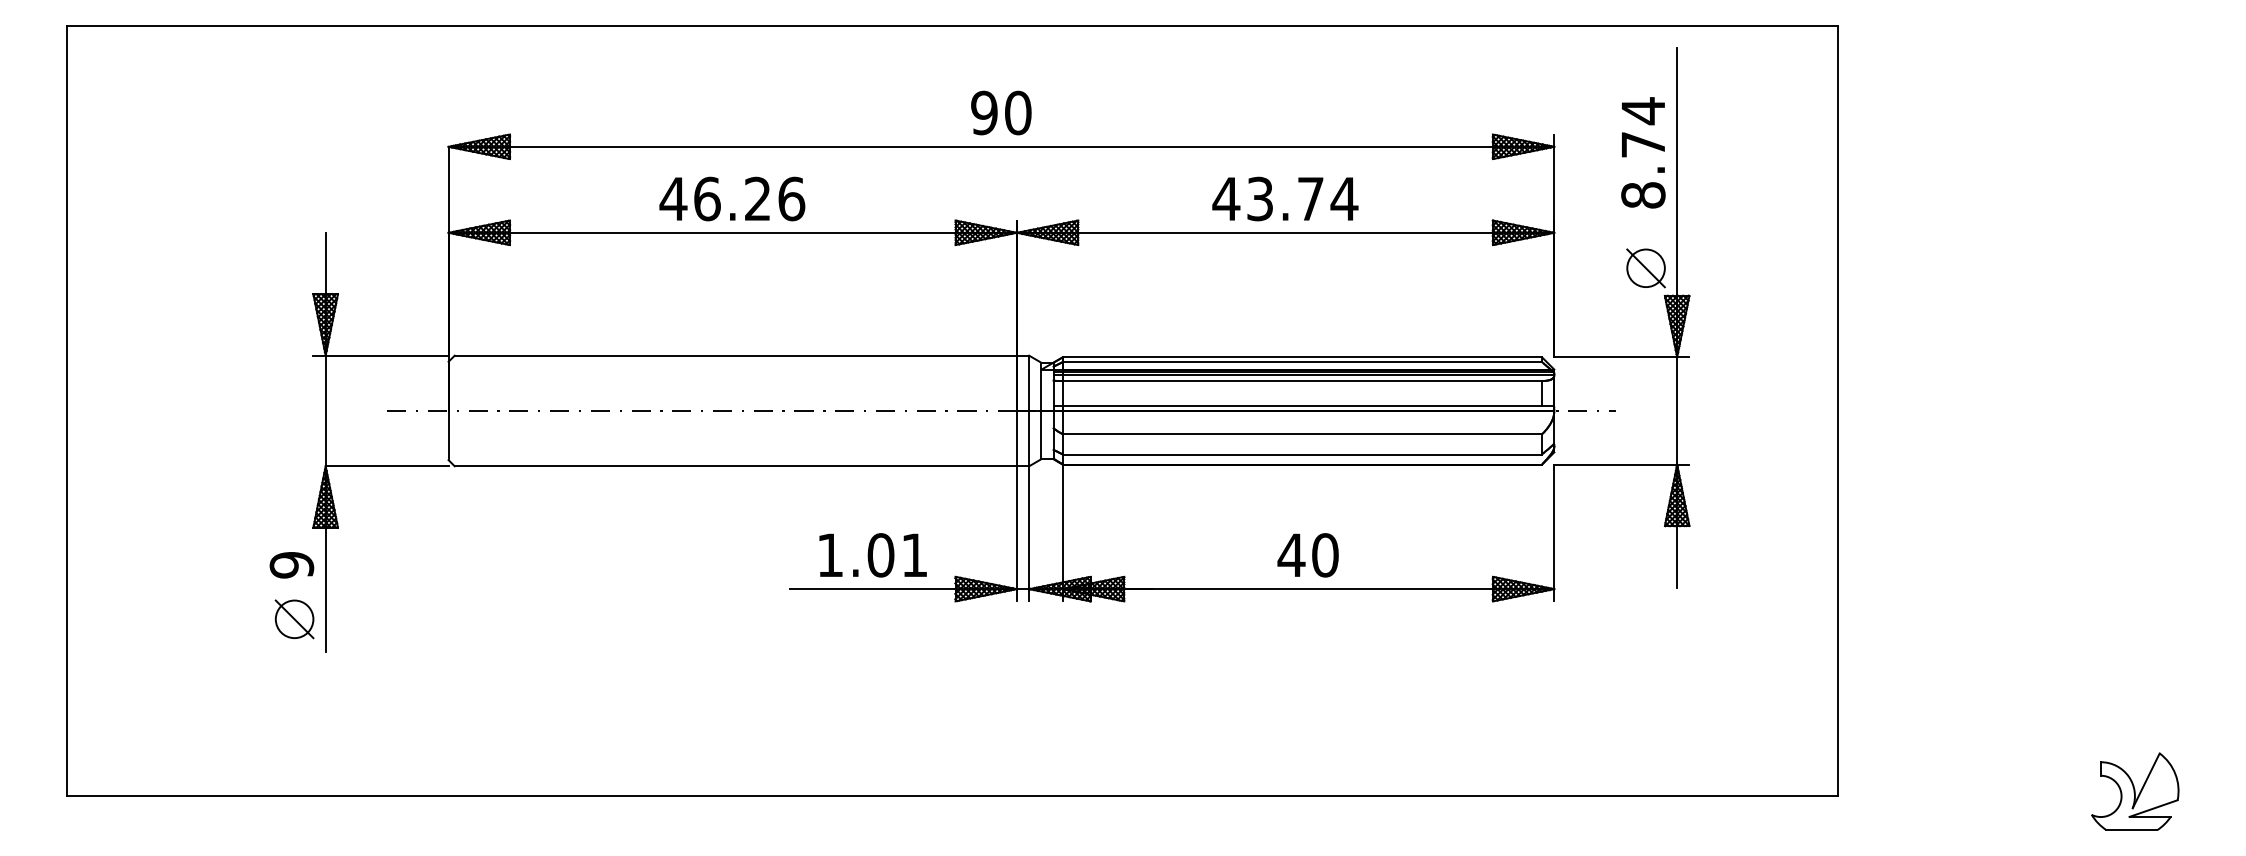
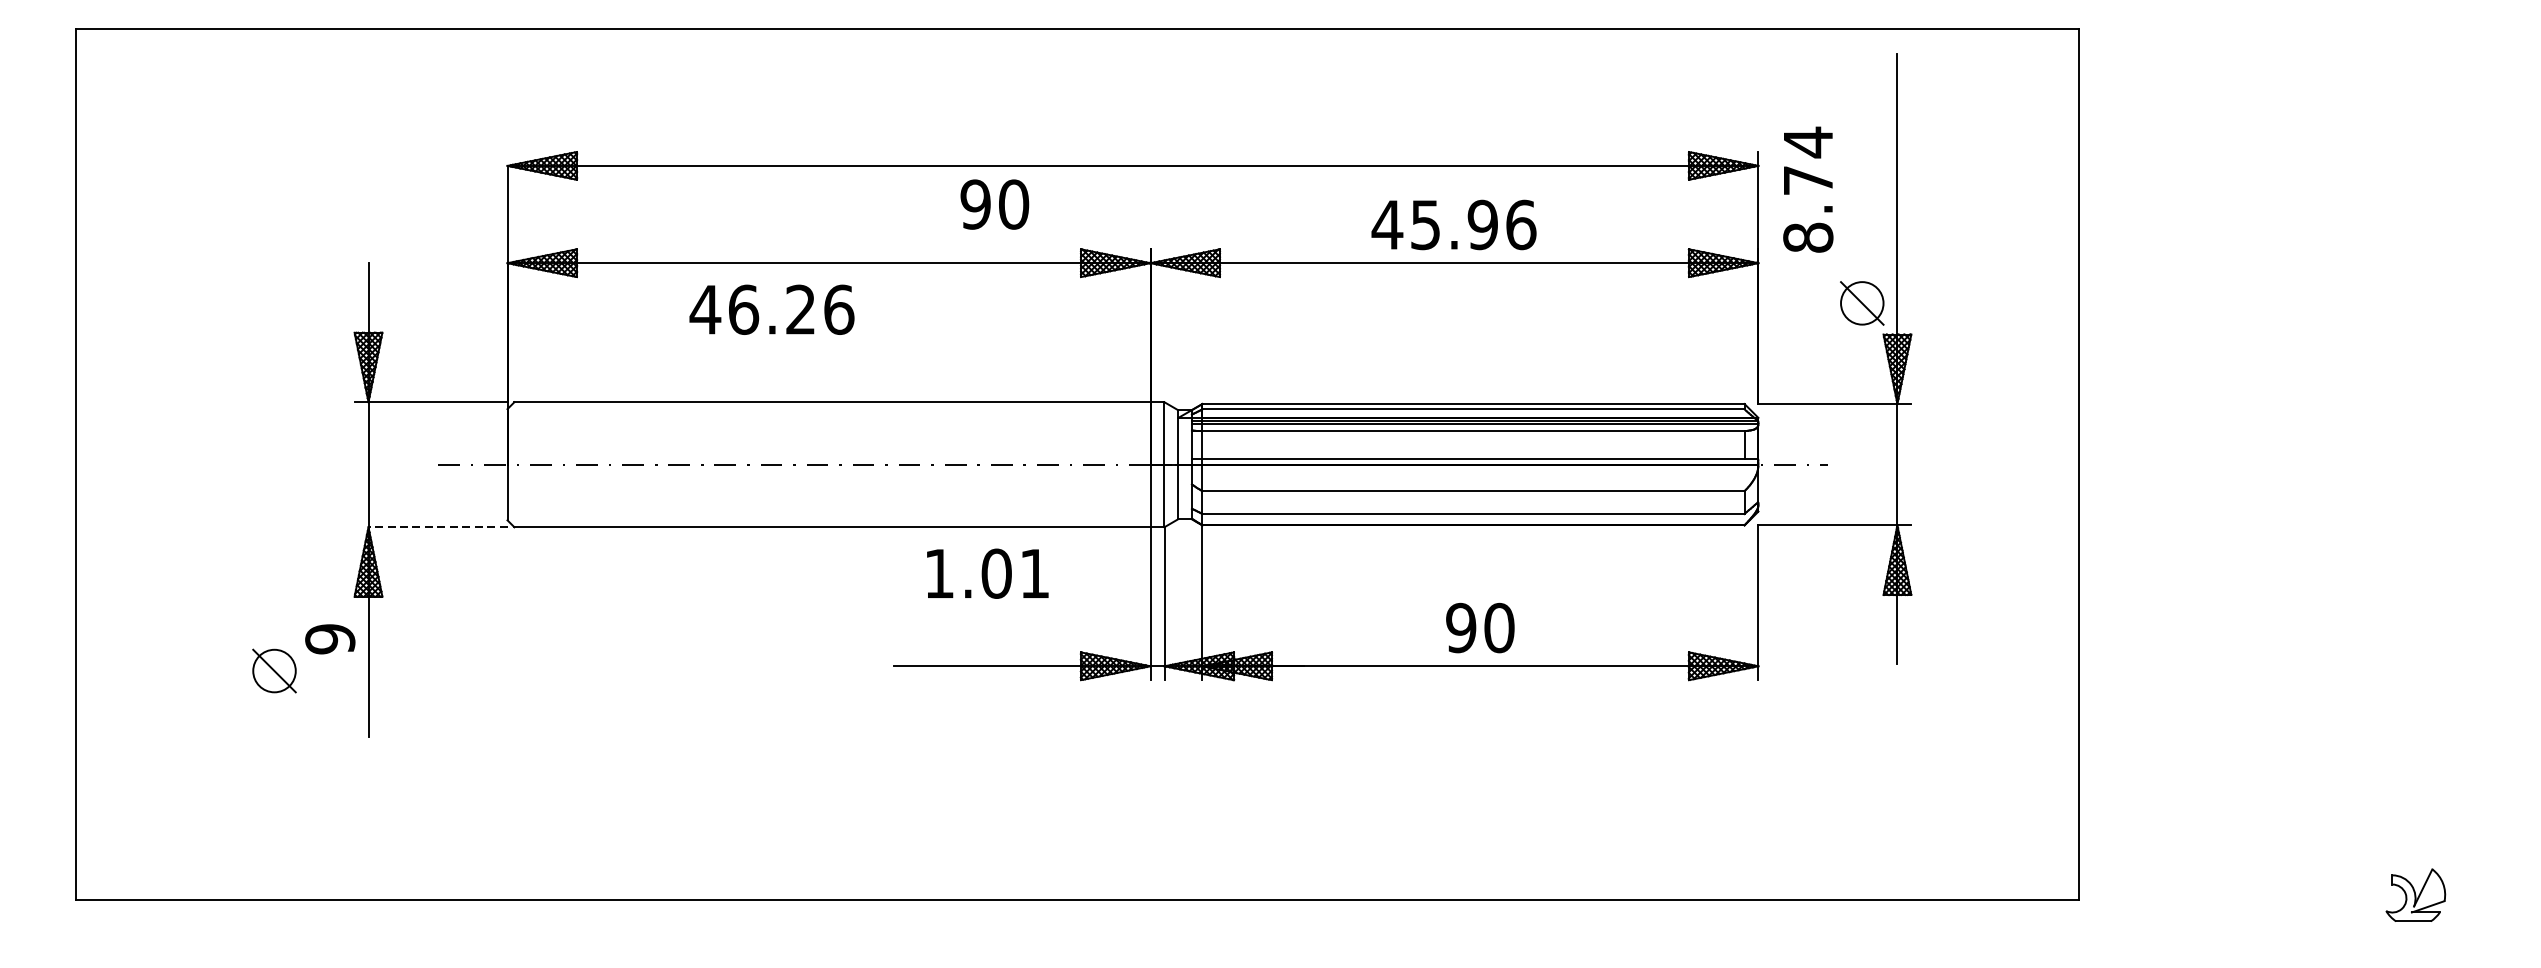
text: (1001, 112) -> (995, 204), moved
text: (1643, 152) -> (1808, 189), moved
text: (732, 198) -> (772, 309), moved
text: (1302, 198) -> (1473, 224), 43.74 -> 45.96
line: (386, 466) -> (437, 527), solid -> dashed
text: (872, 555) -> (987, 573), moved
text: (1291, 555) -> (1461, 628), 40 -> 90
part: (294, 619) -> (274, 671), moved
part: (2135, 791) -> (2415, 895), size x0.6

